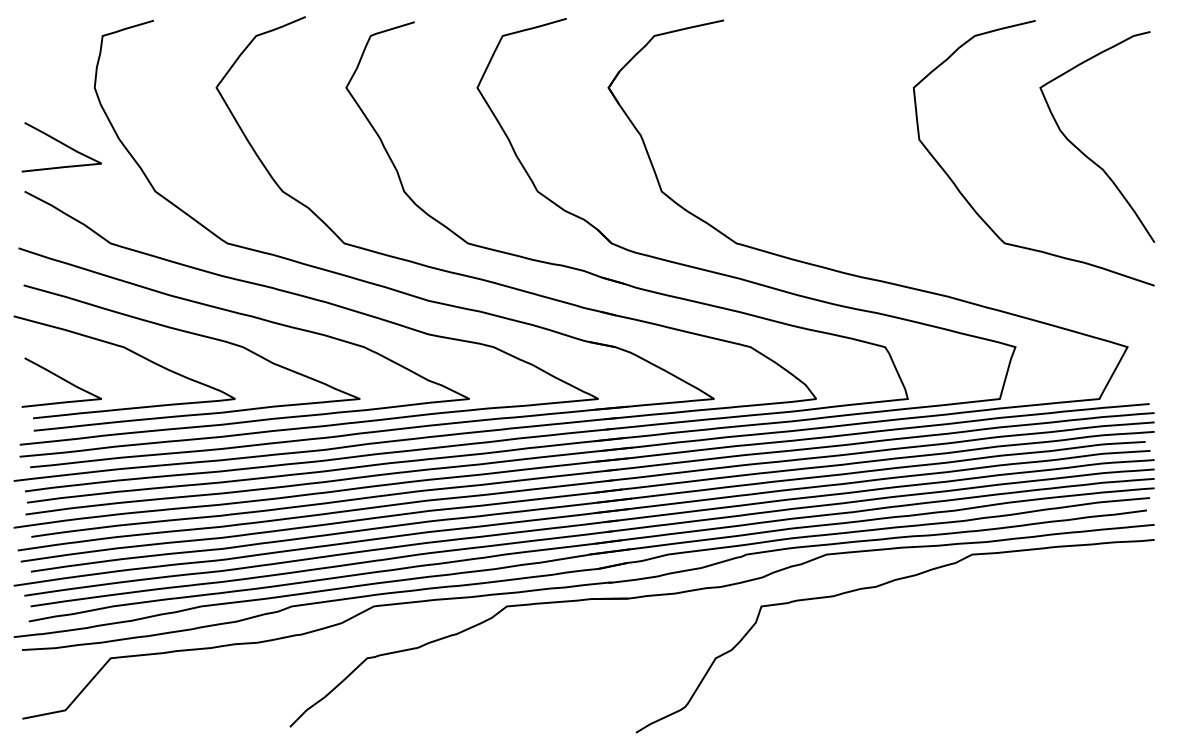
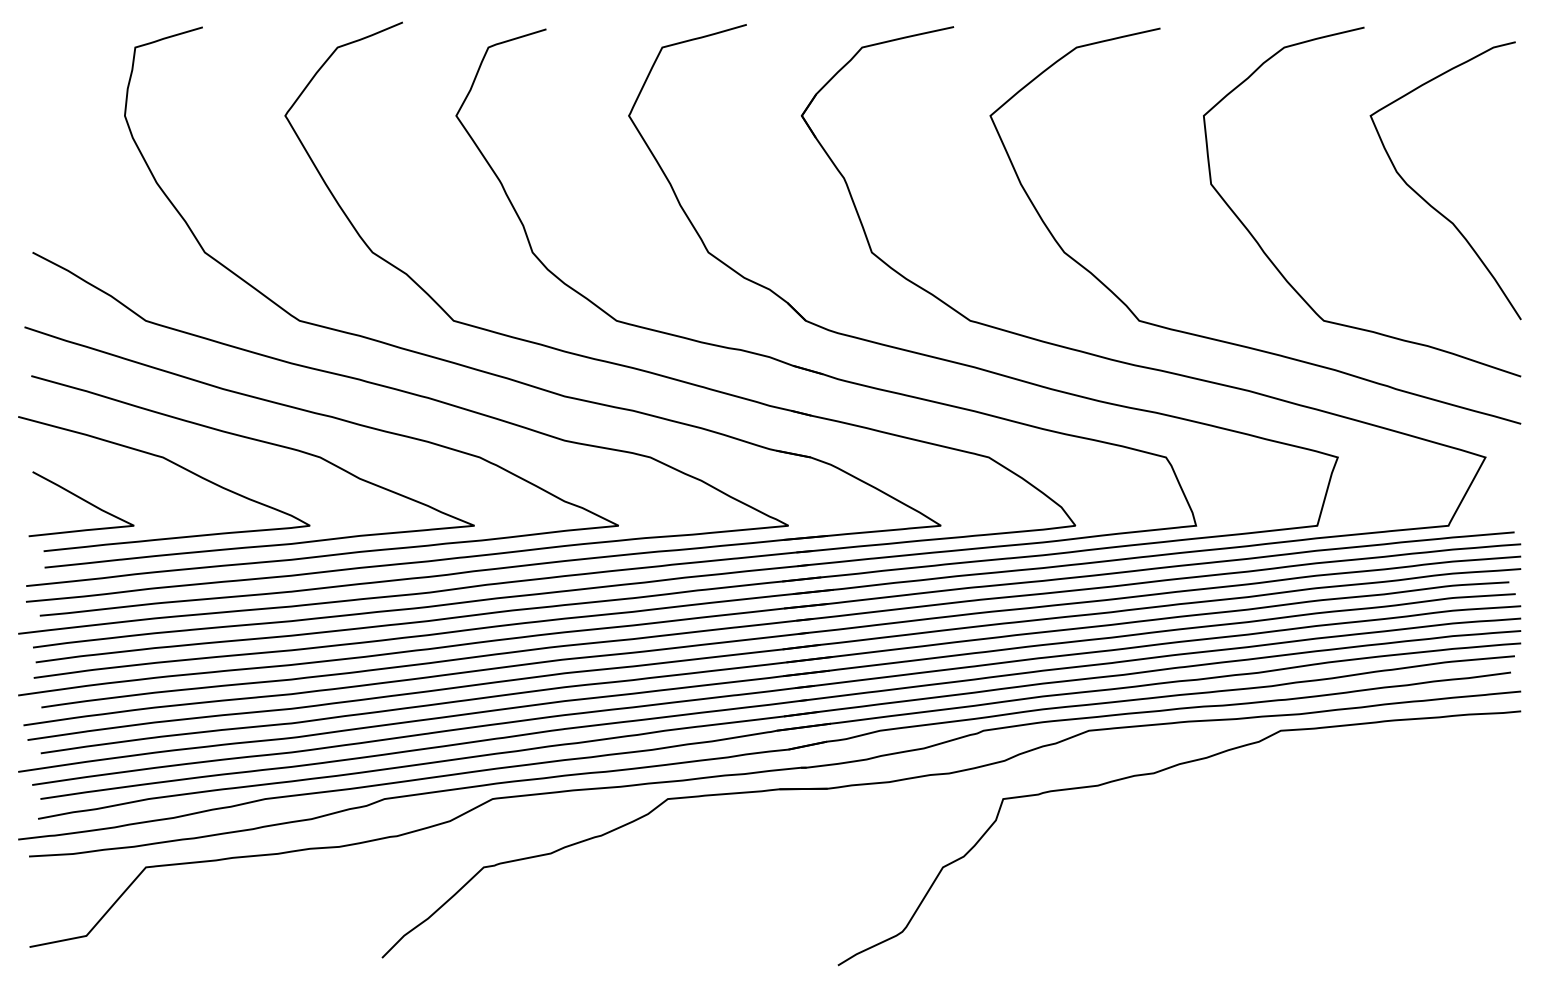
curve: (62, 144) -> (82, 190), removed
curve: (932, 259) -> (1228, 341), added

